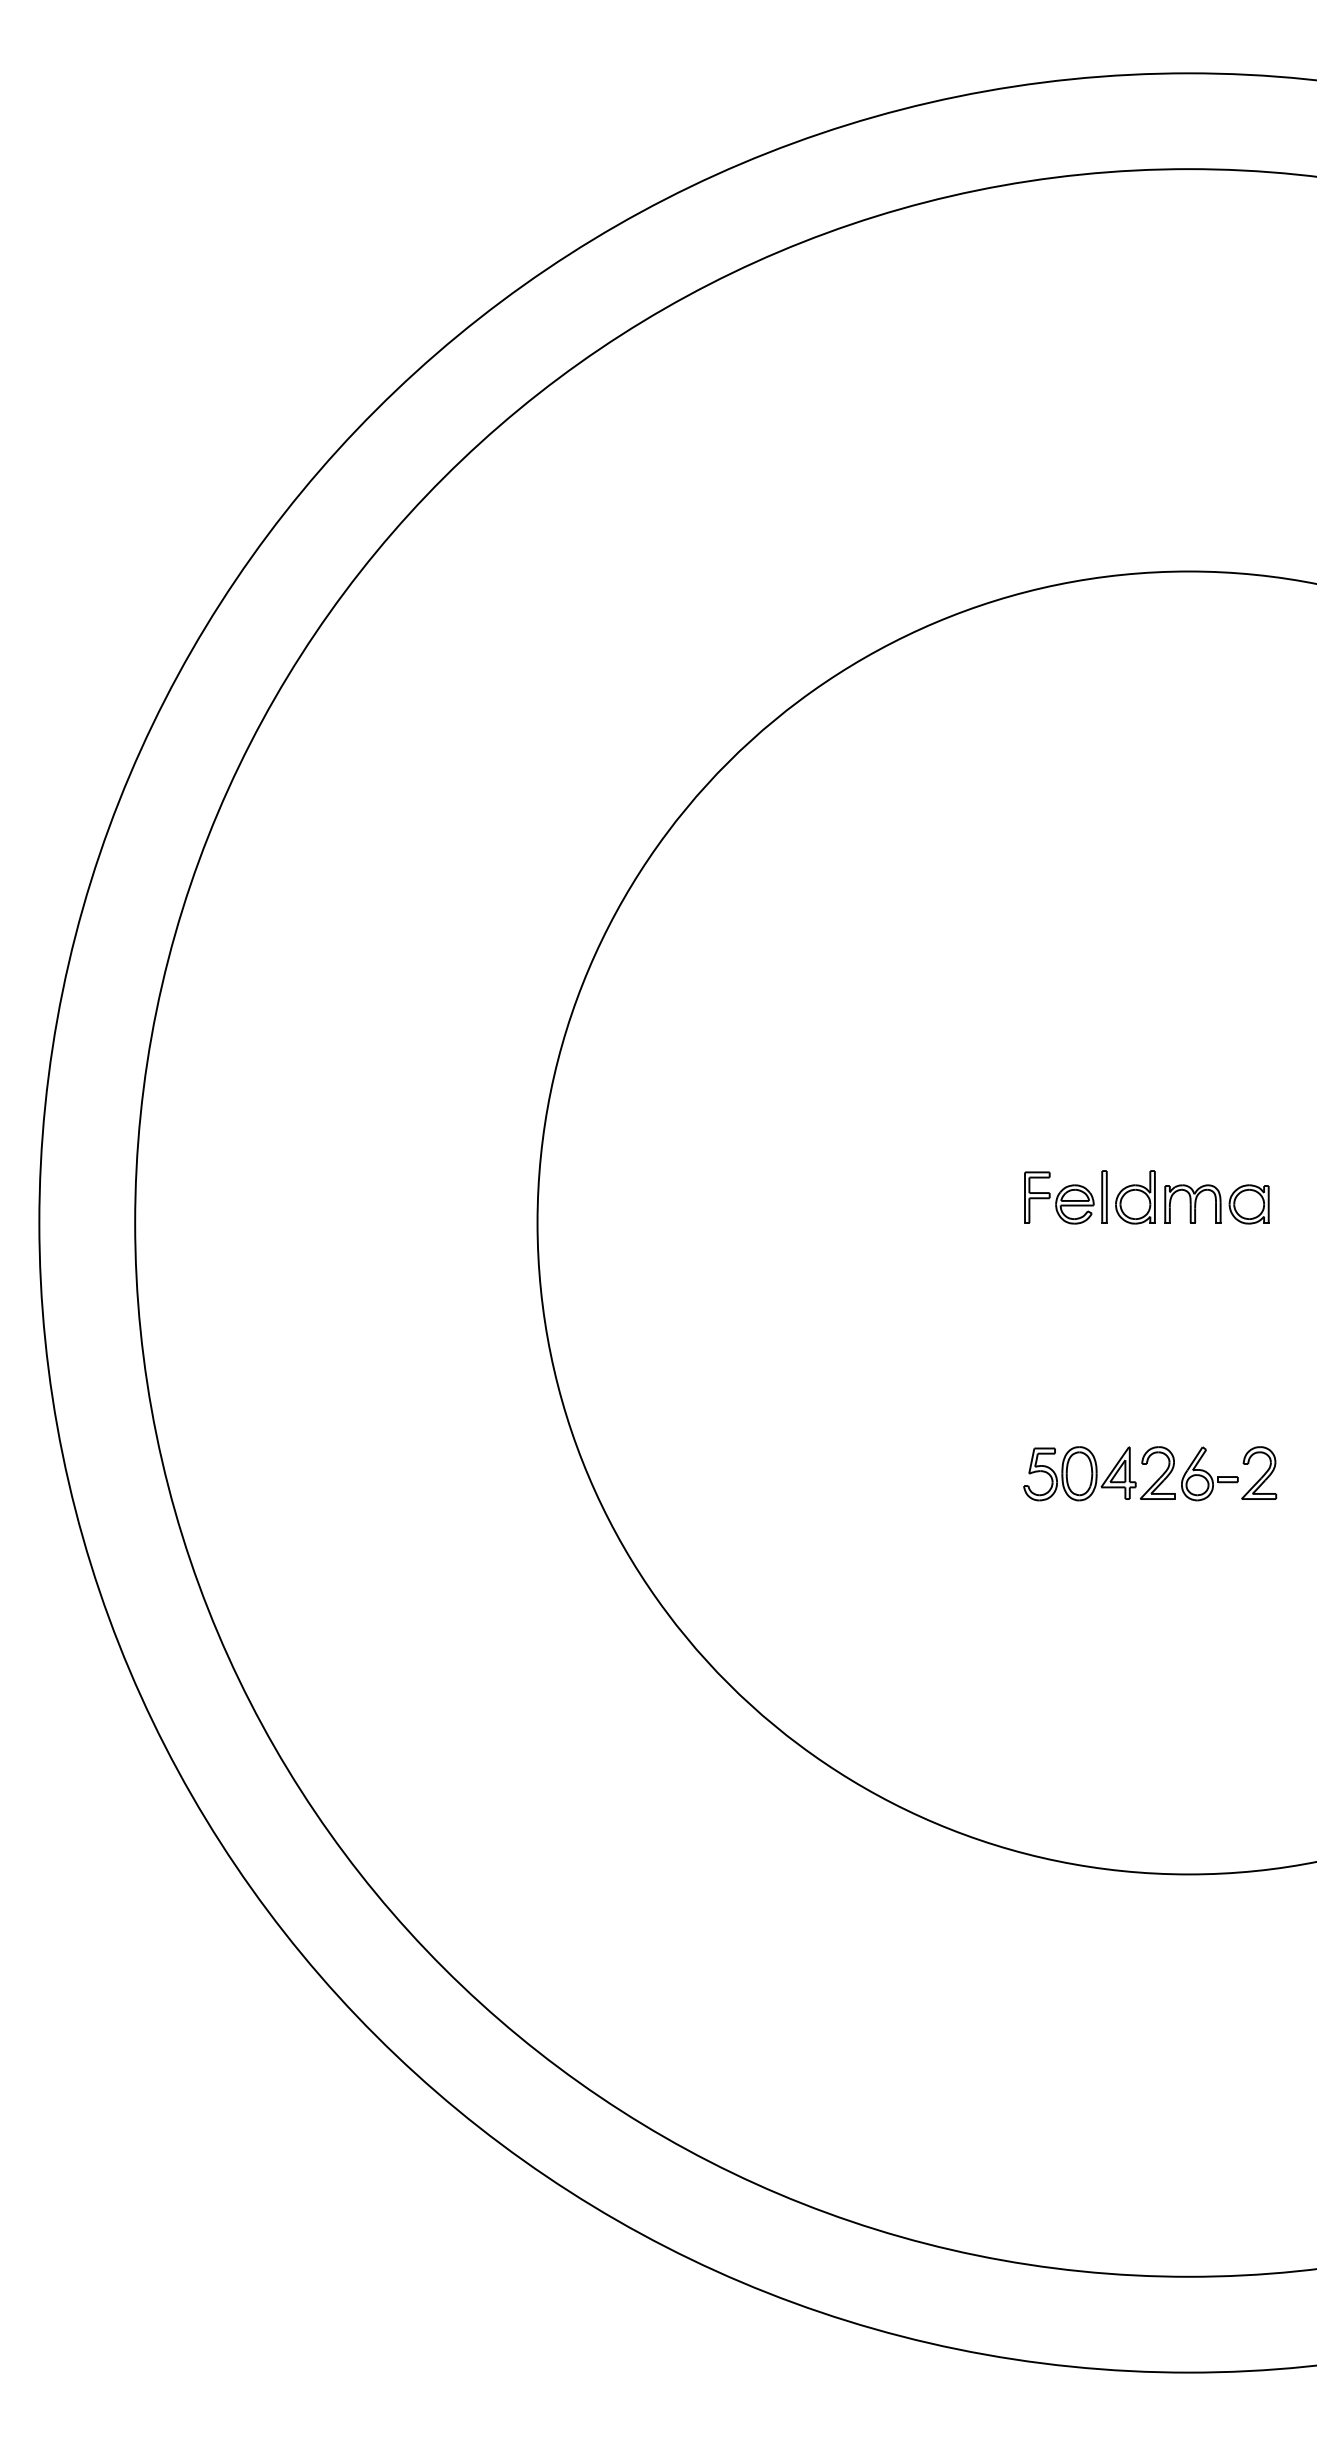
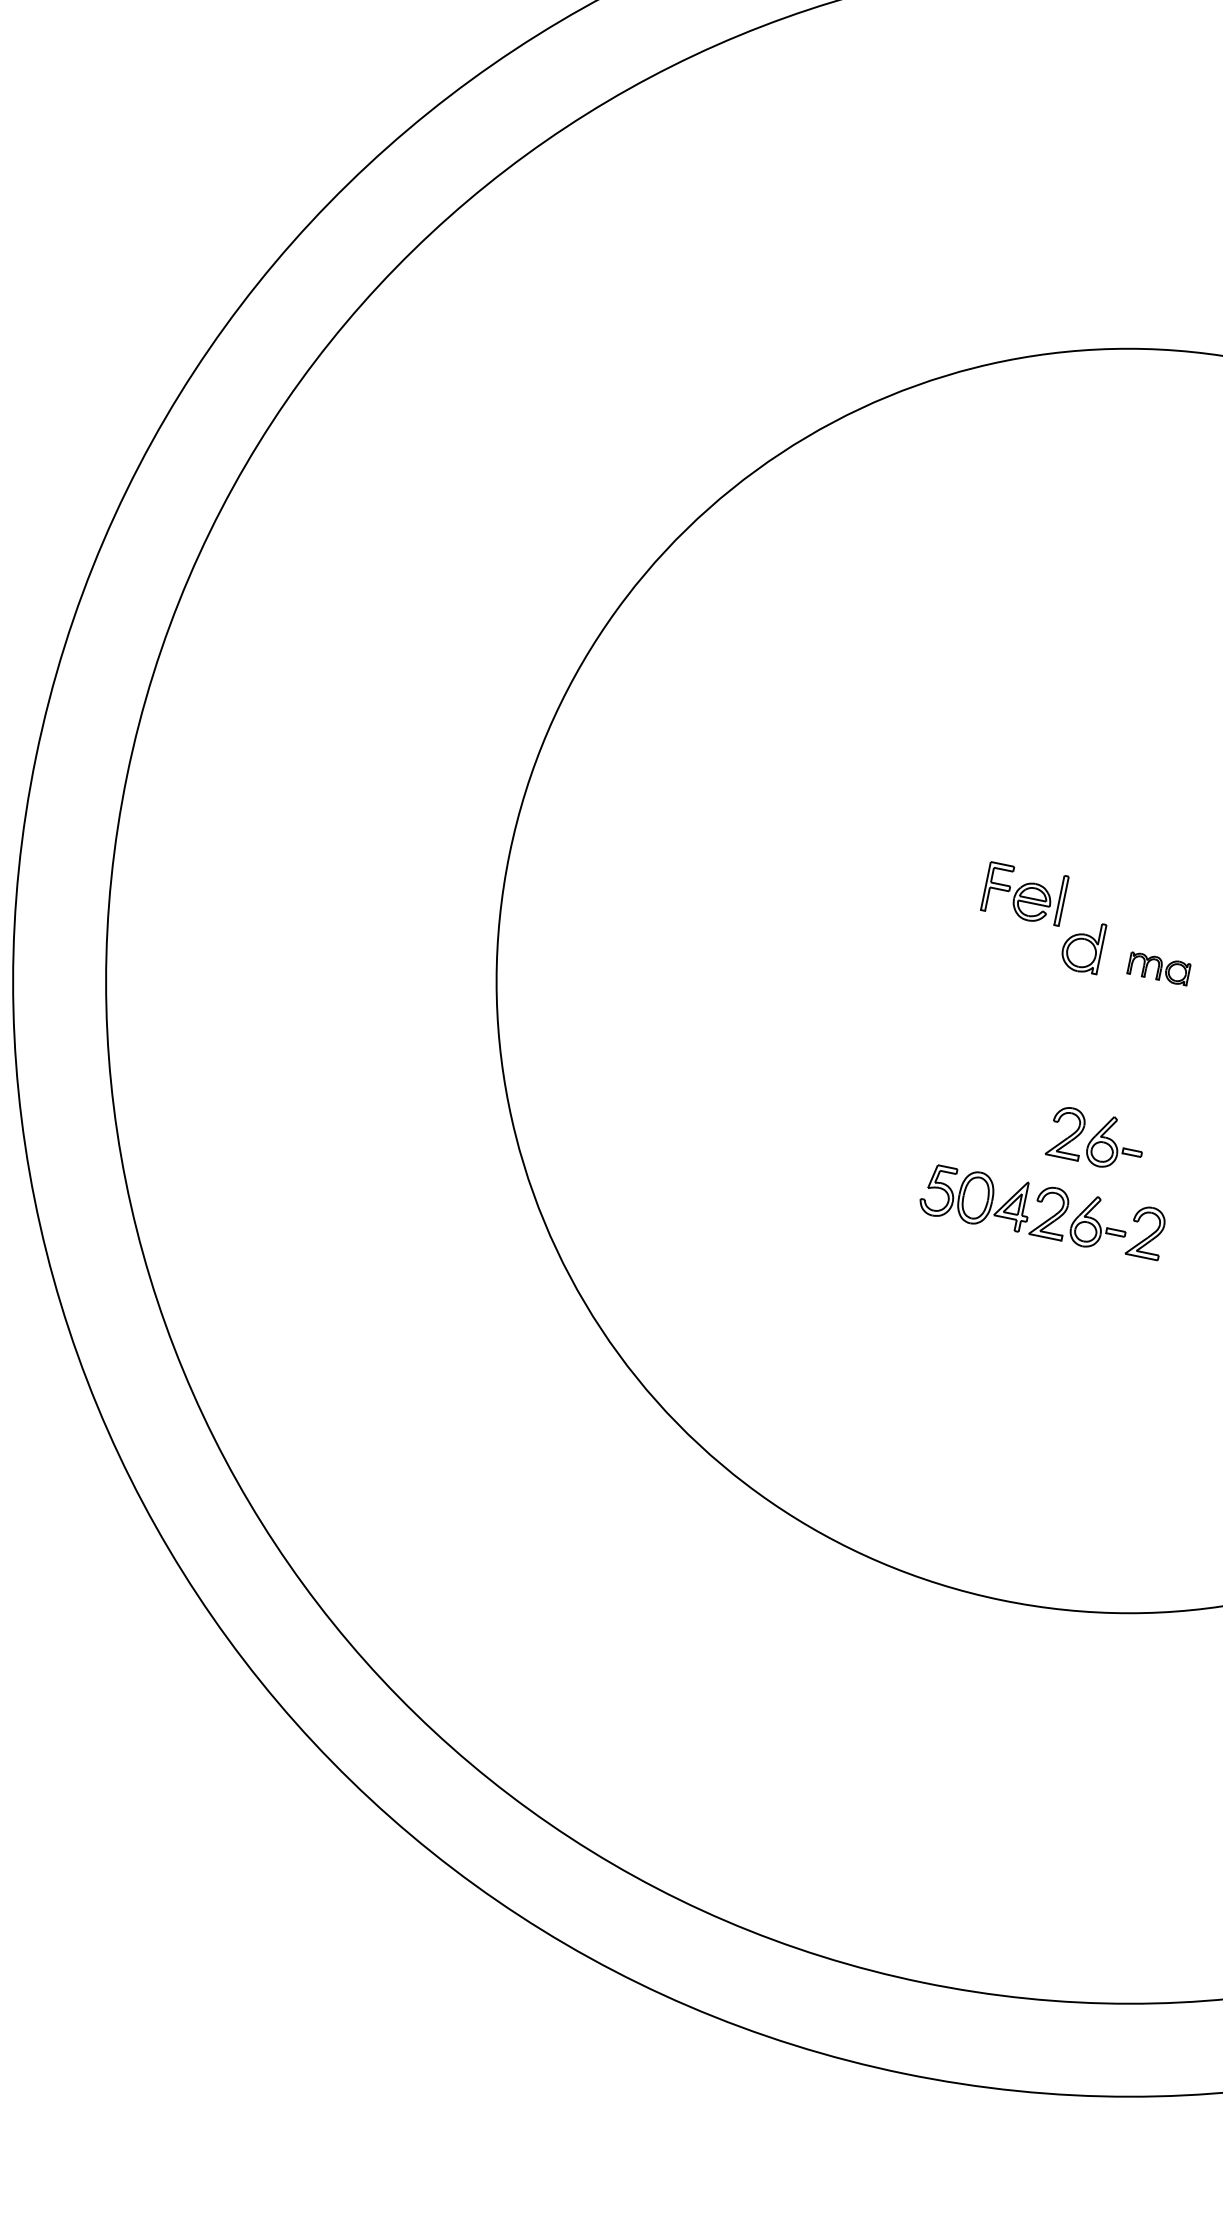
part: (1065, 1197) -> (1024, 893), moved
part: (1216, 1204) -> (1158, 968), size x0.6
part: (1188, 1389) -> (1095, 1139), added

